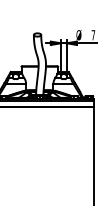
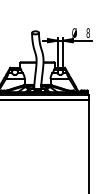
text: (93, 35) -> (88, 33), 7 -> 8

